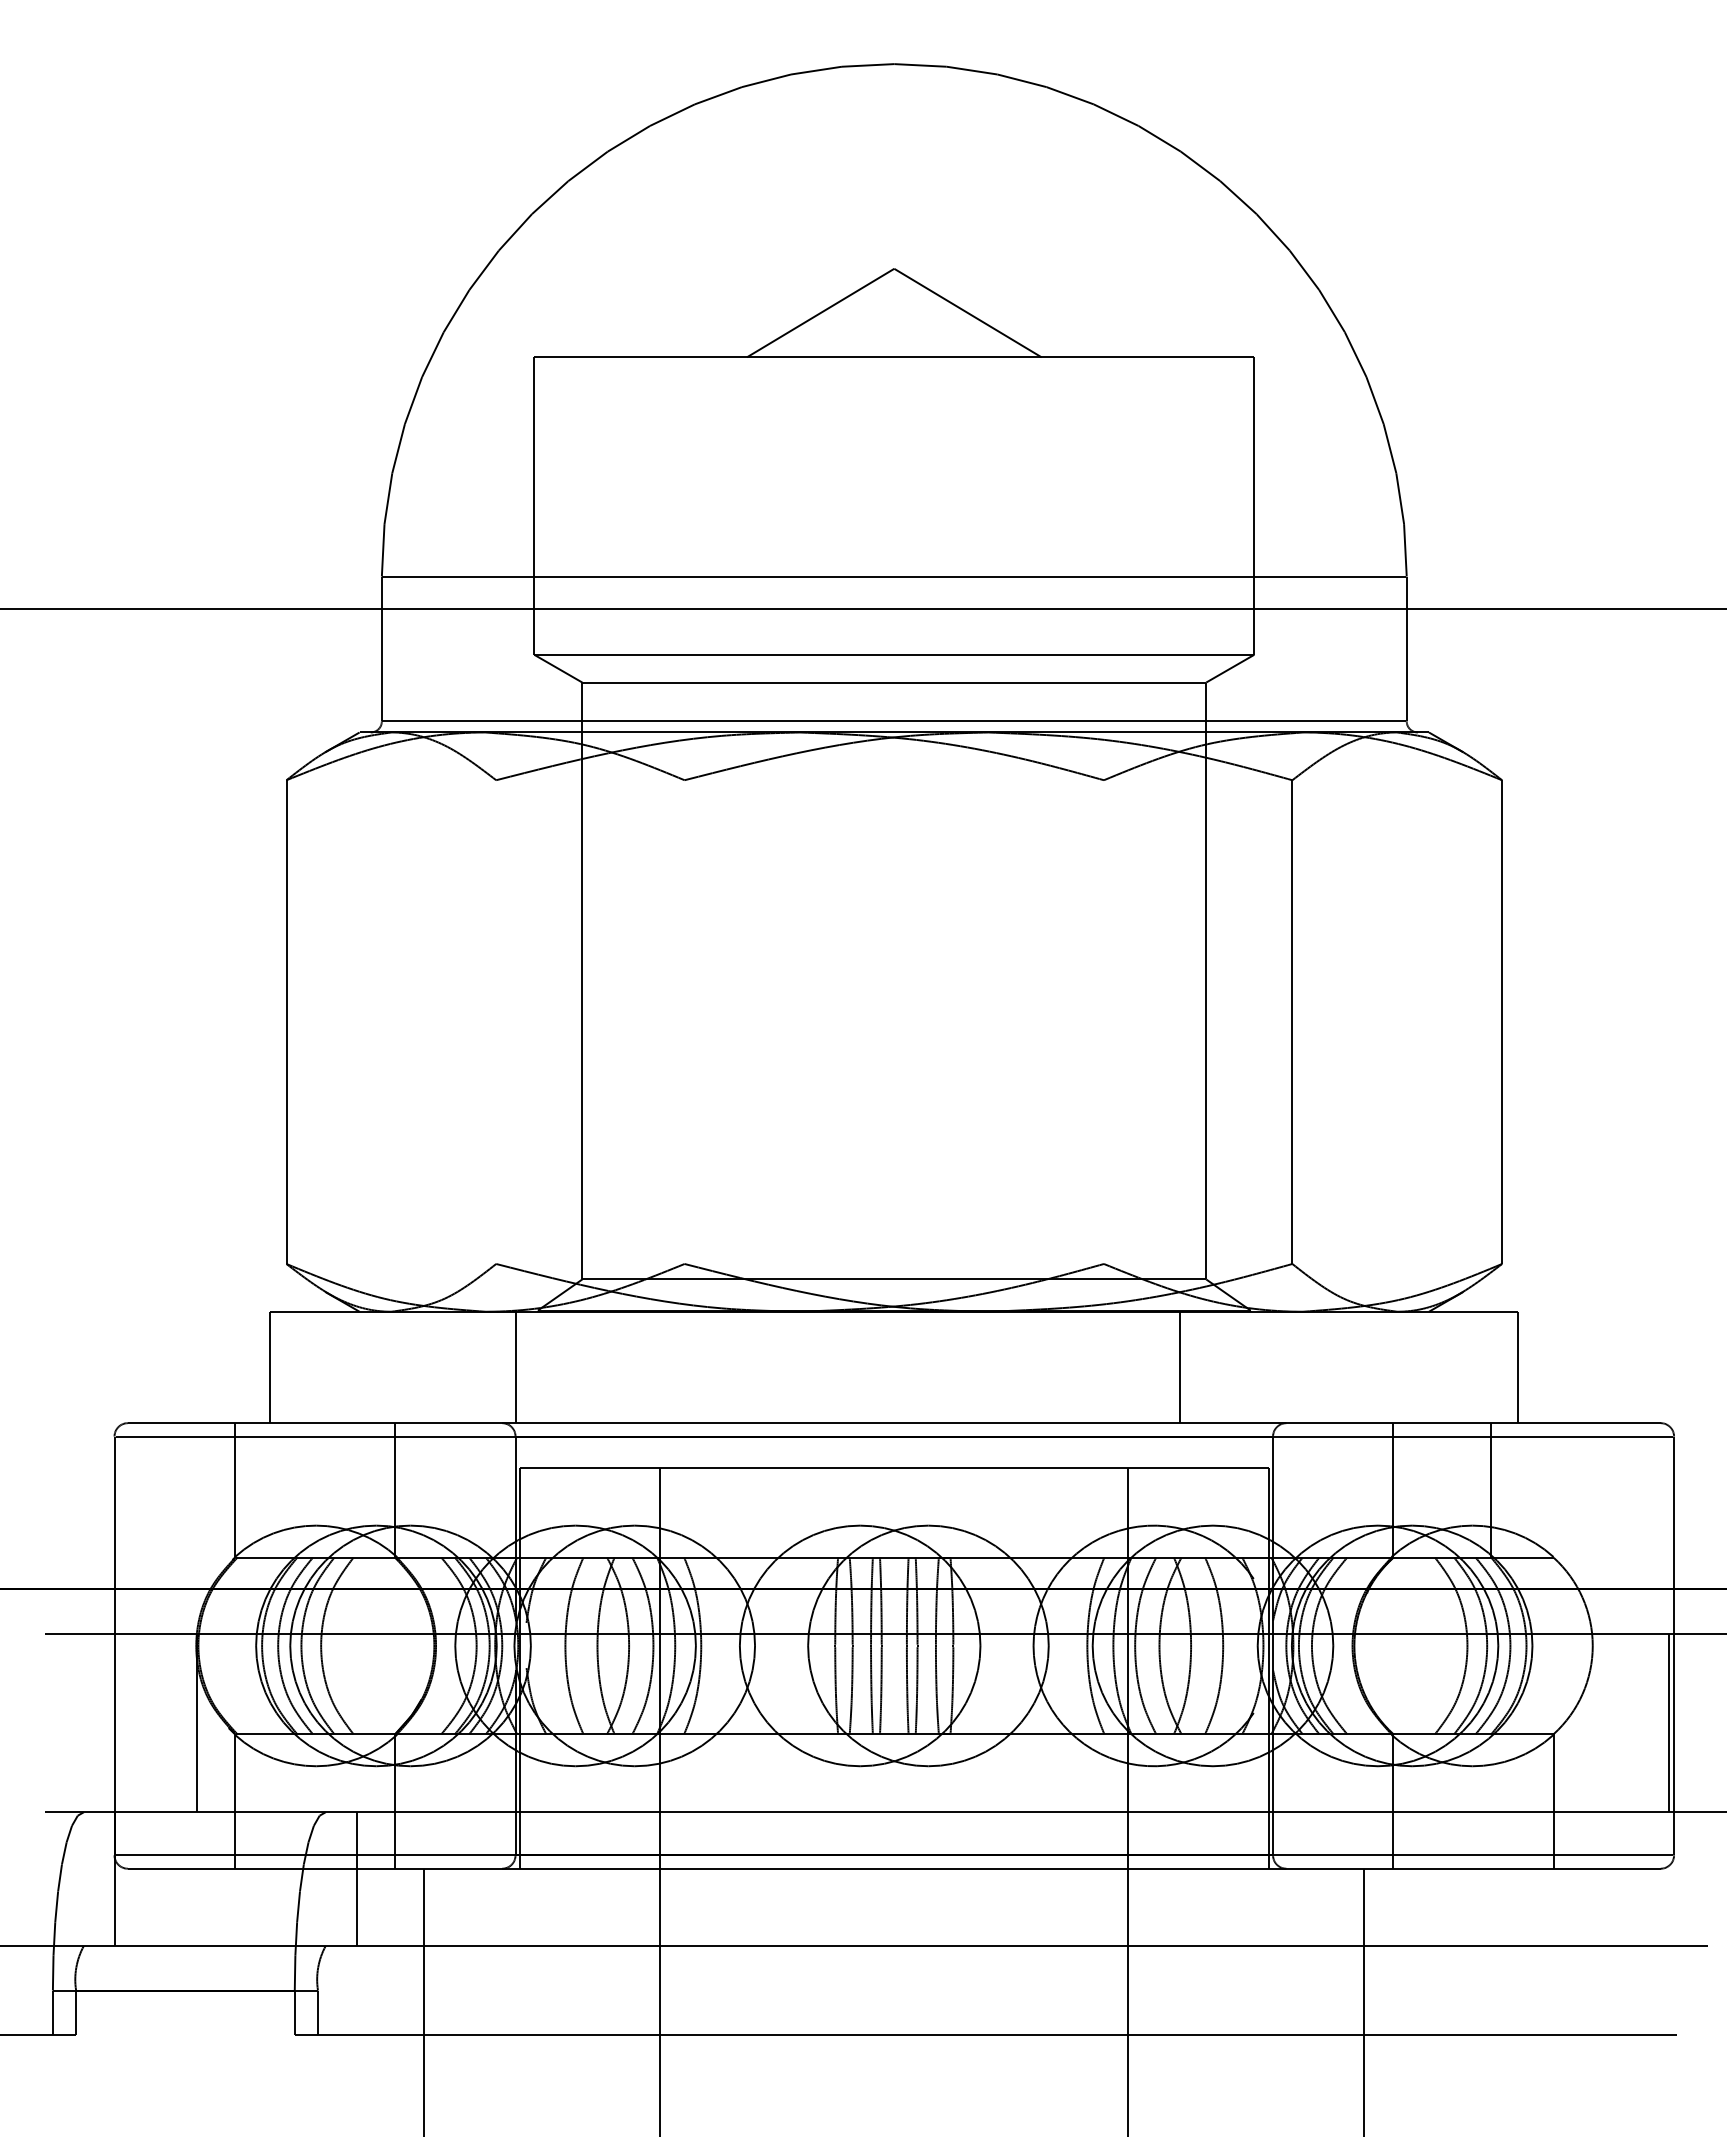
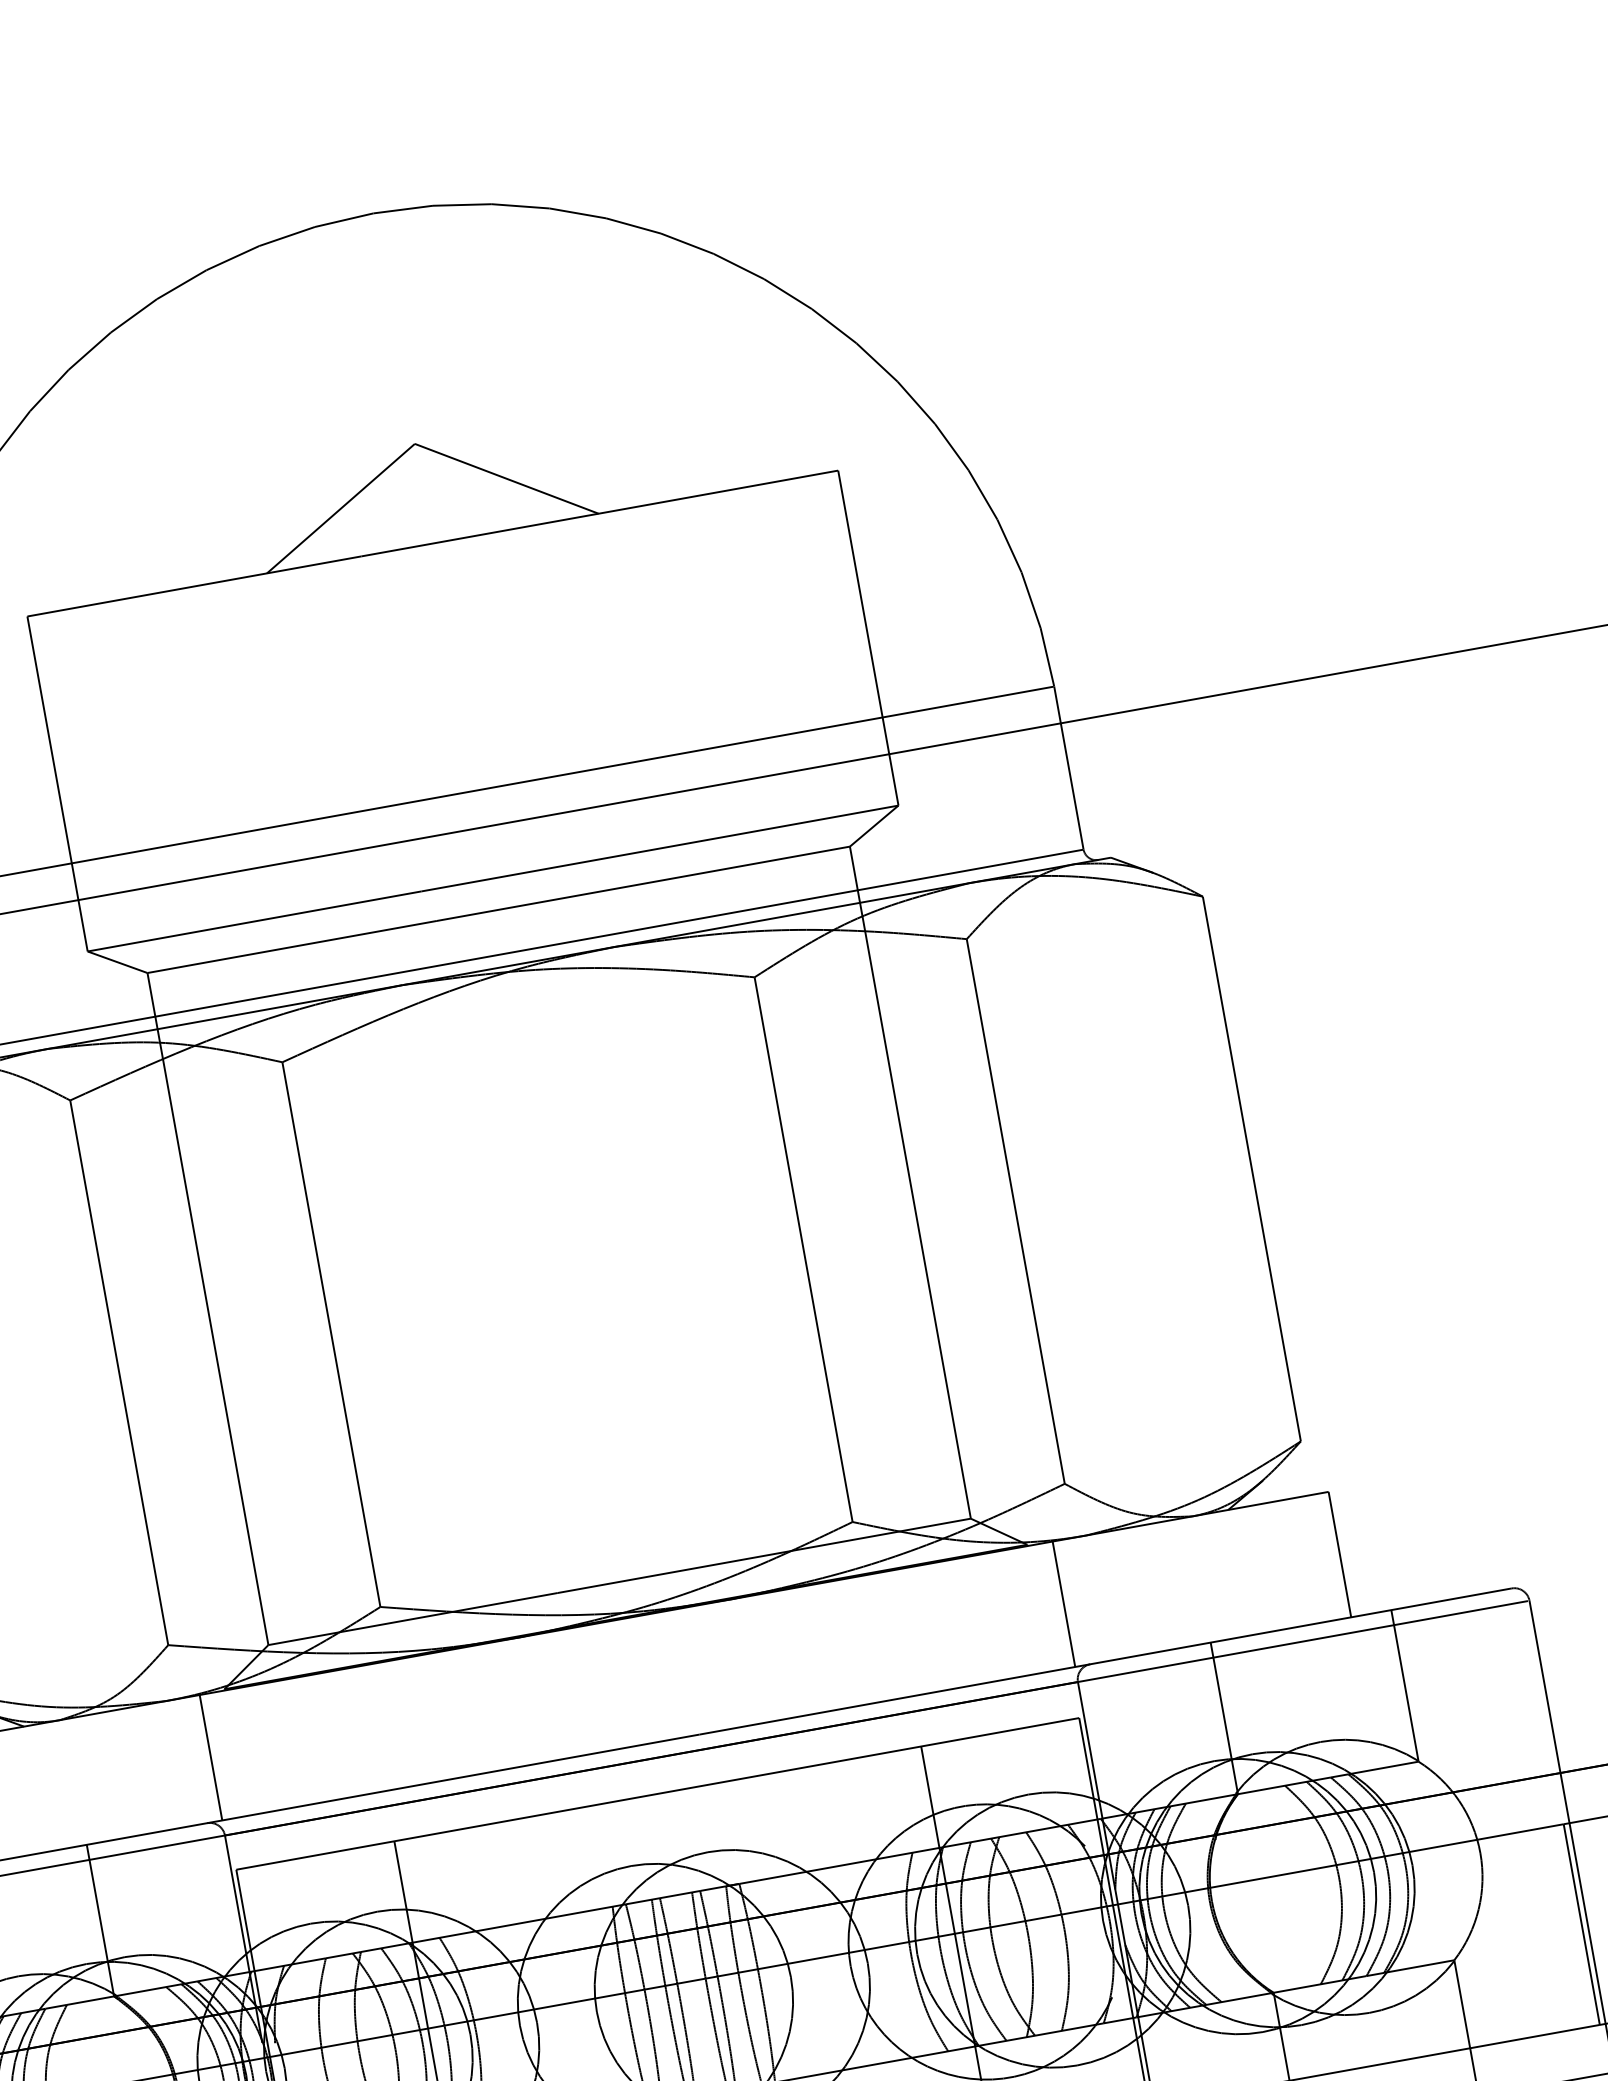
line: (496, 1021) -> (119, 1372), added
line: (684, 1021) -> (331, 1333), added
line: (1103, 1021) -> (802, 1249), added
line: (1180, 1367) -> (1064, 1604), moved
line: (1490, 1490) -> (1404, 1686), moved

